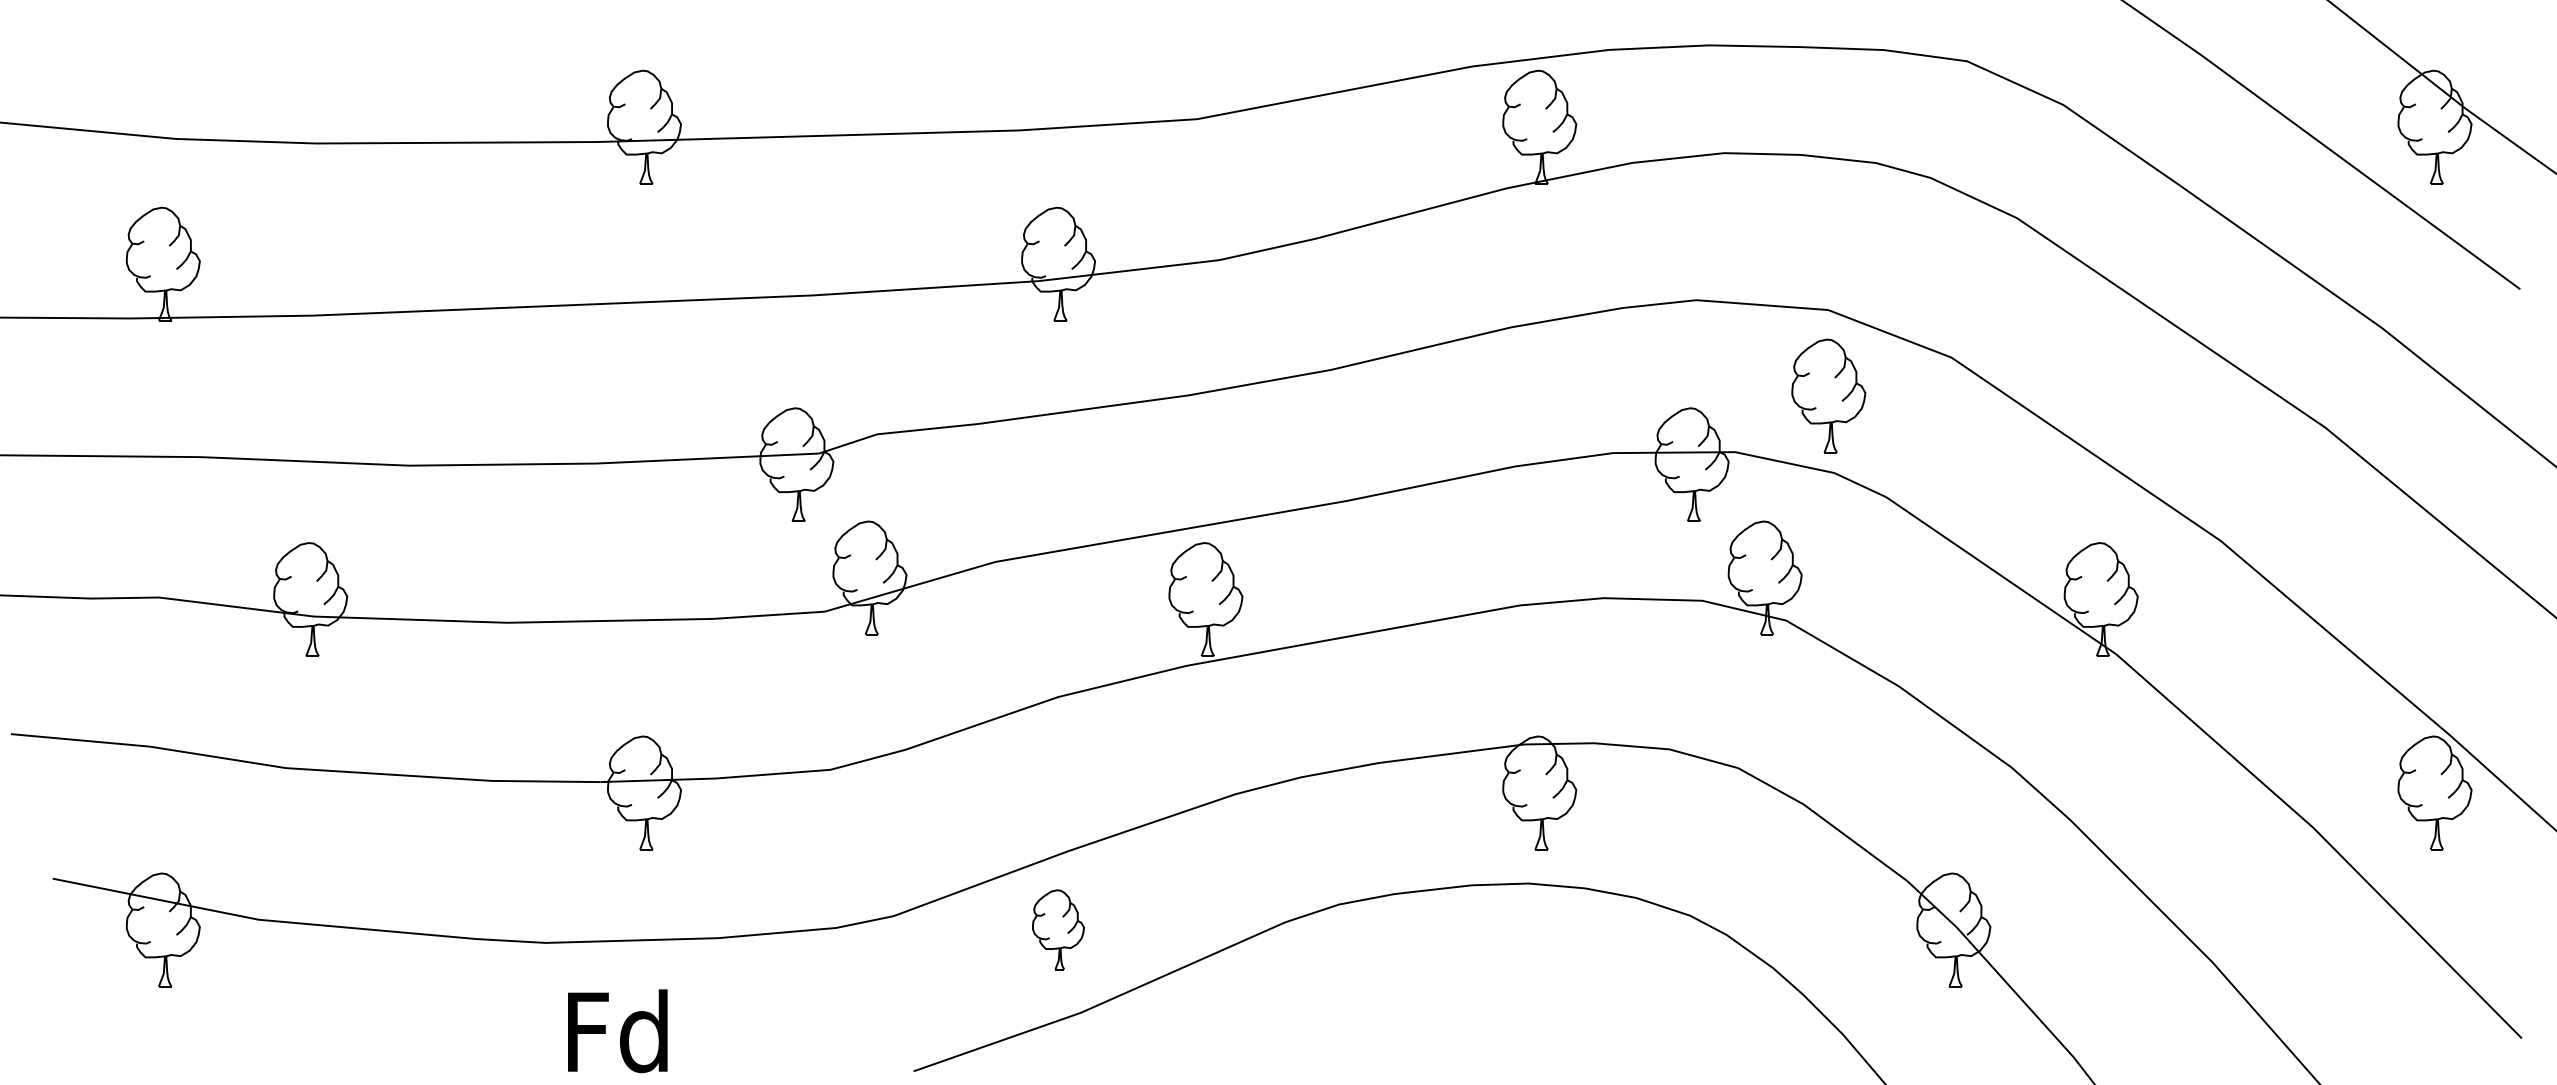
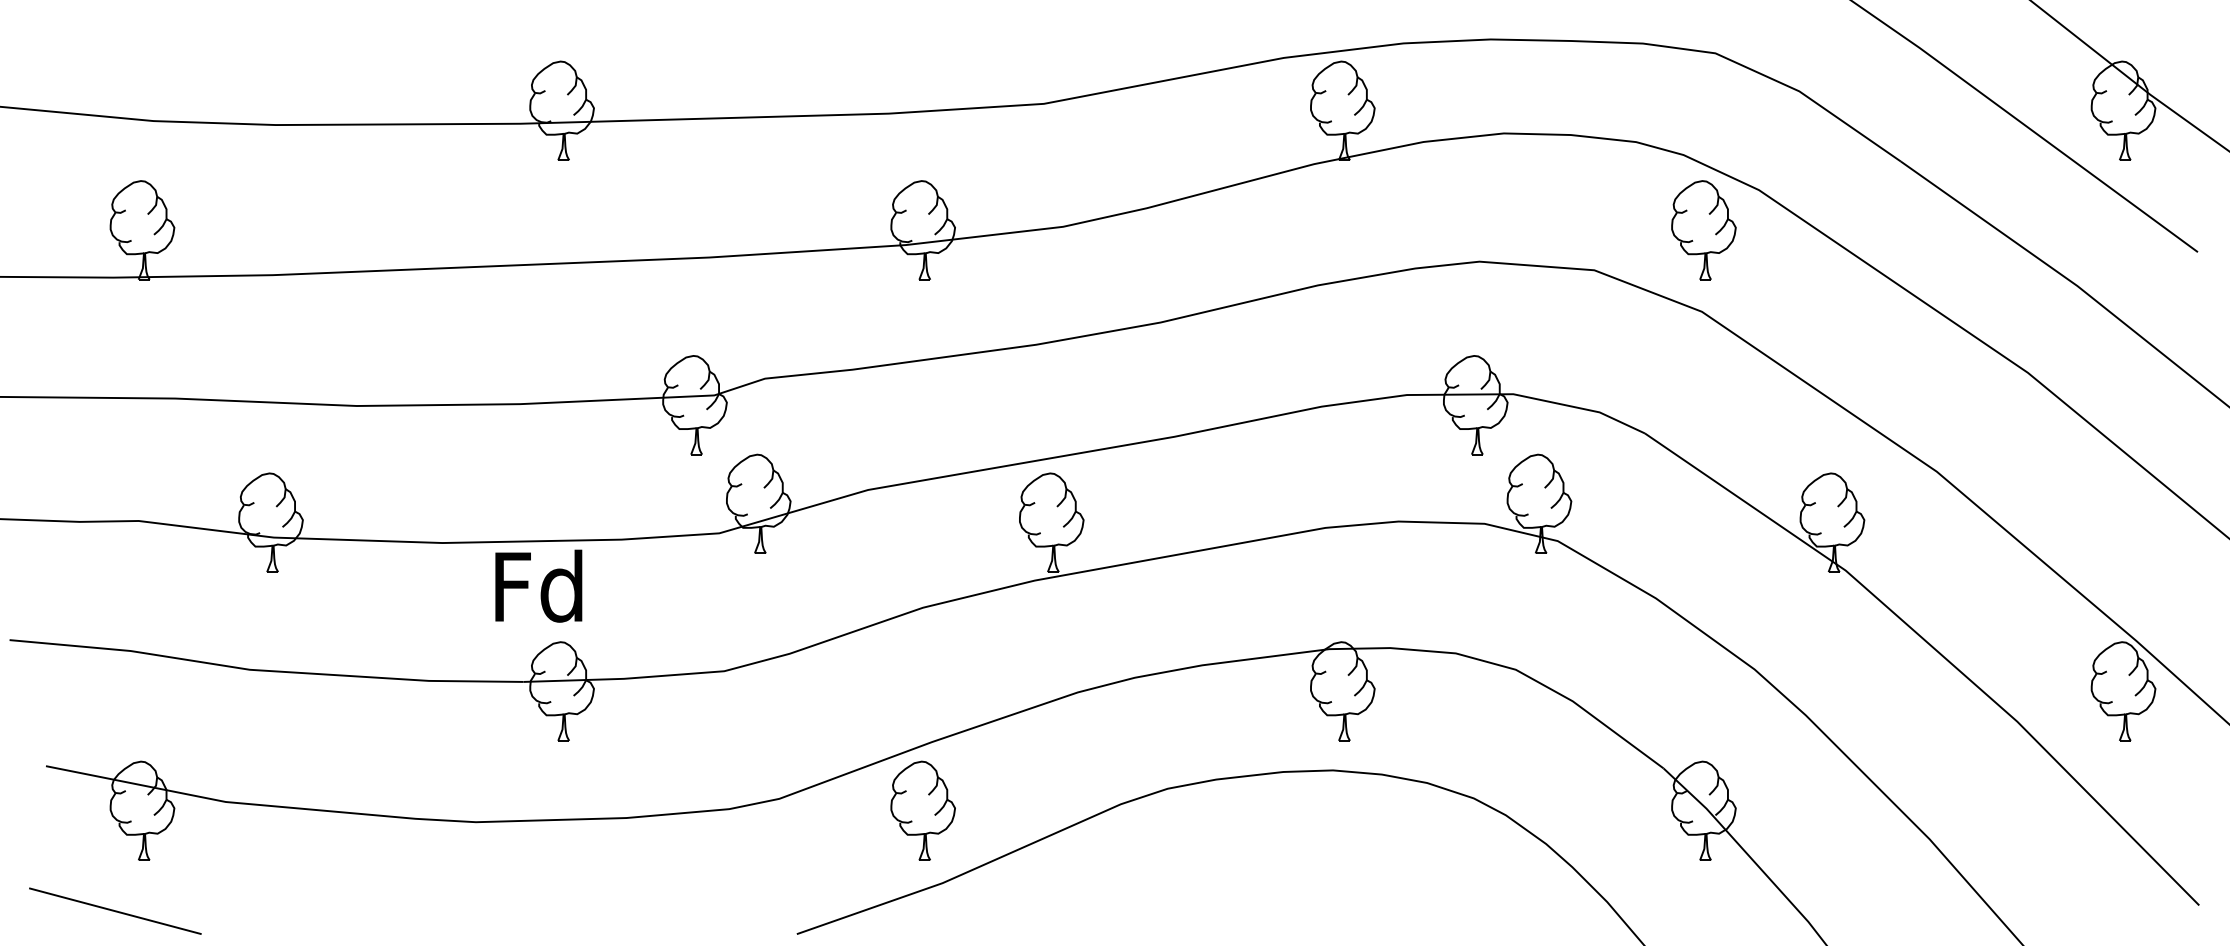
part: (1828, 396) -> (1703, 230), moved
part: (1057, 929) -> (922, 810), size x1.43
text: (617, 1030) -> (538, 585), moved
line: (132, 1044) -> (115, 910), added

